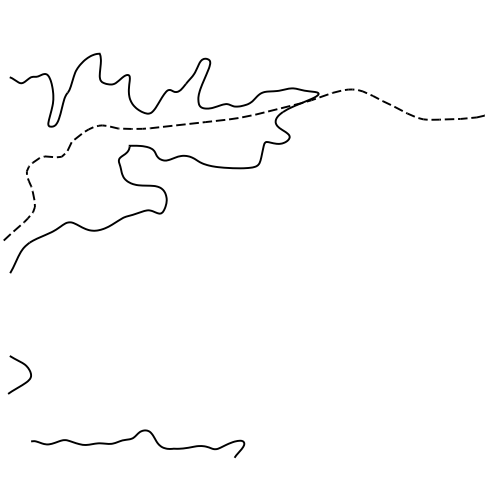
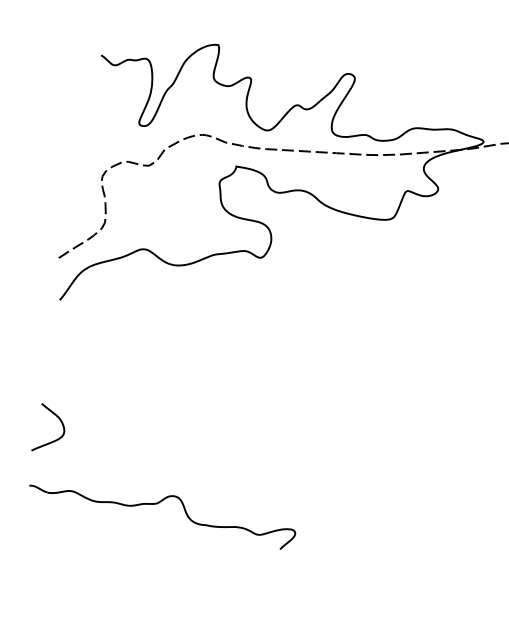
part: (134, 438) -> (159, 504), moved

